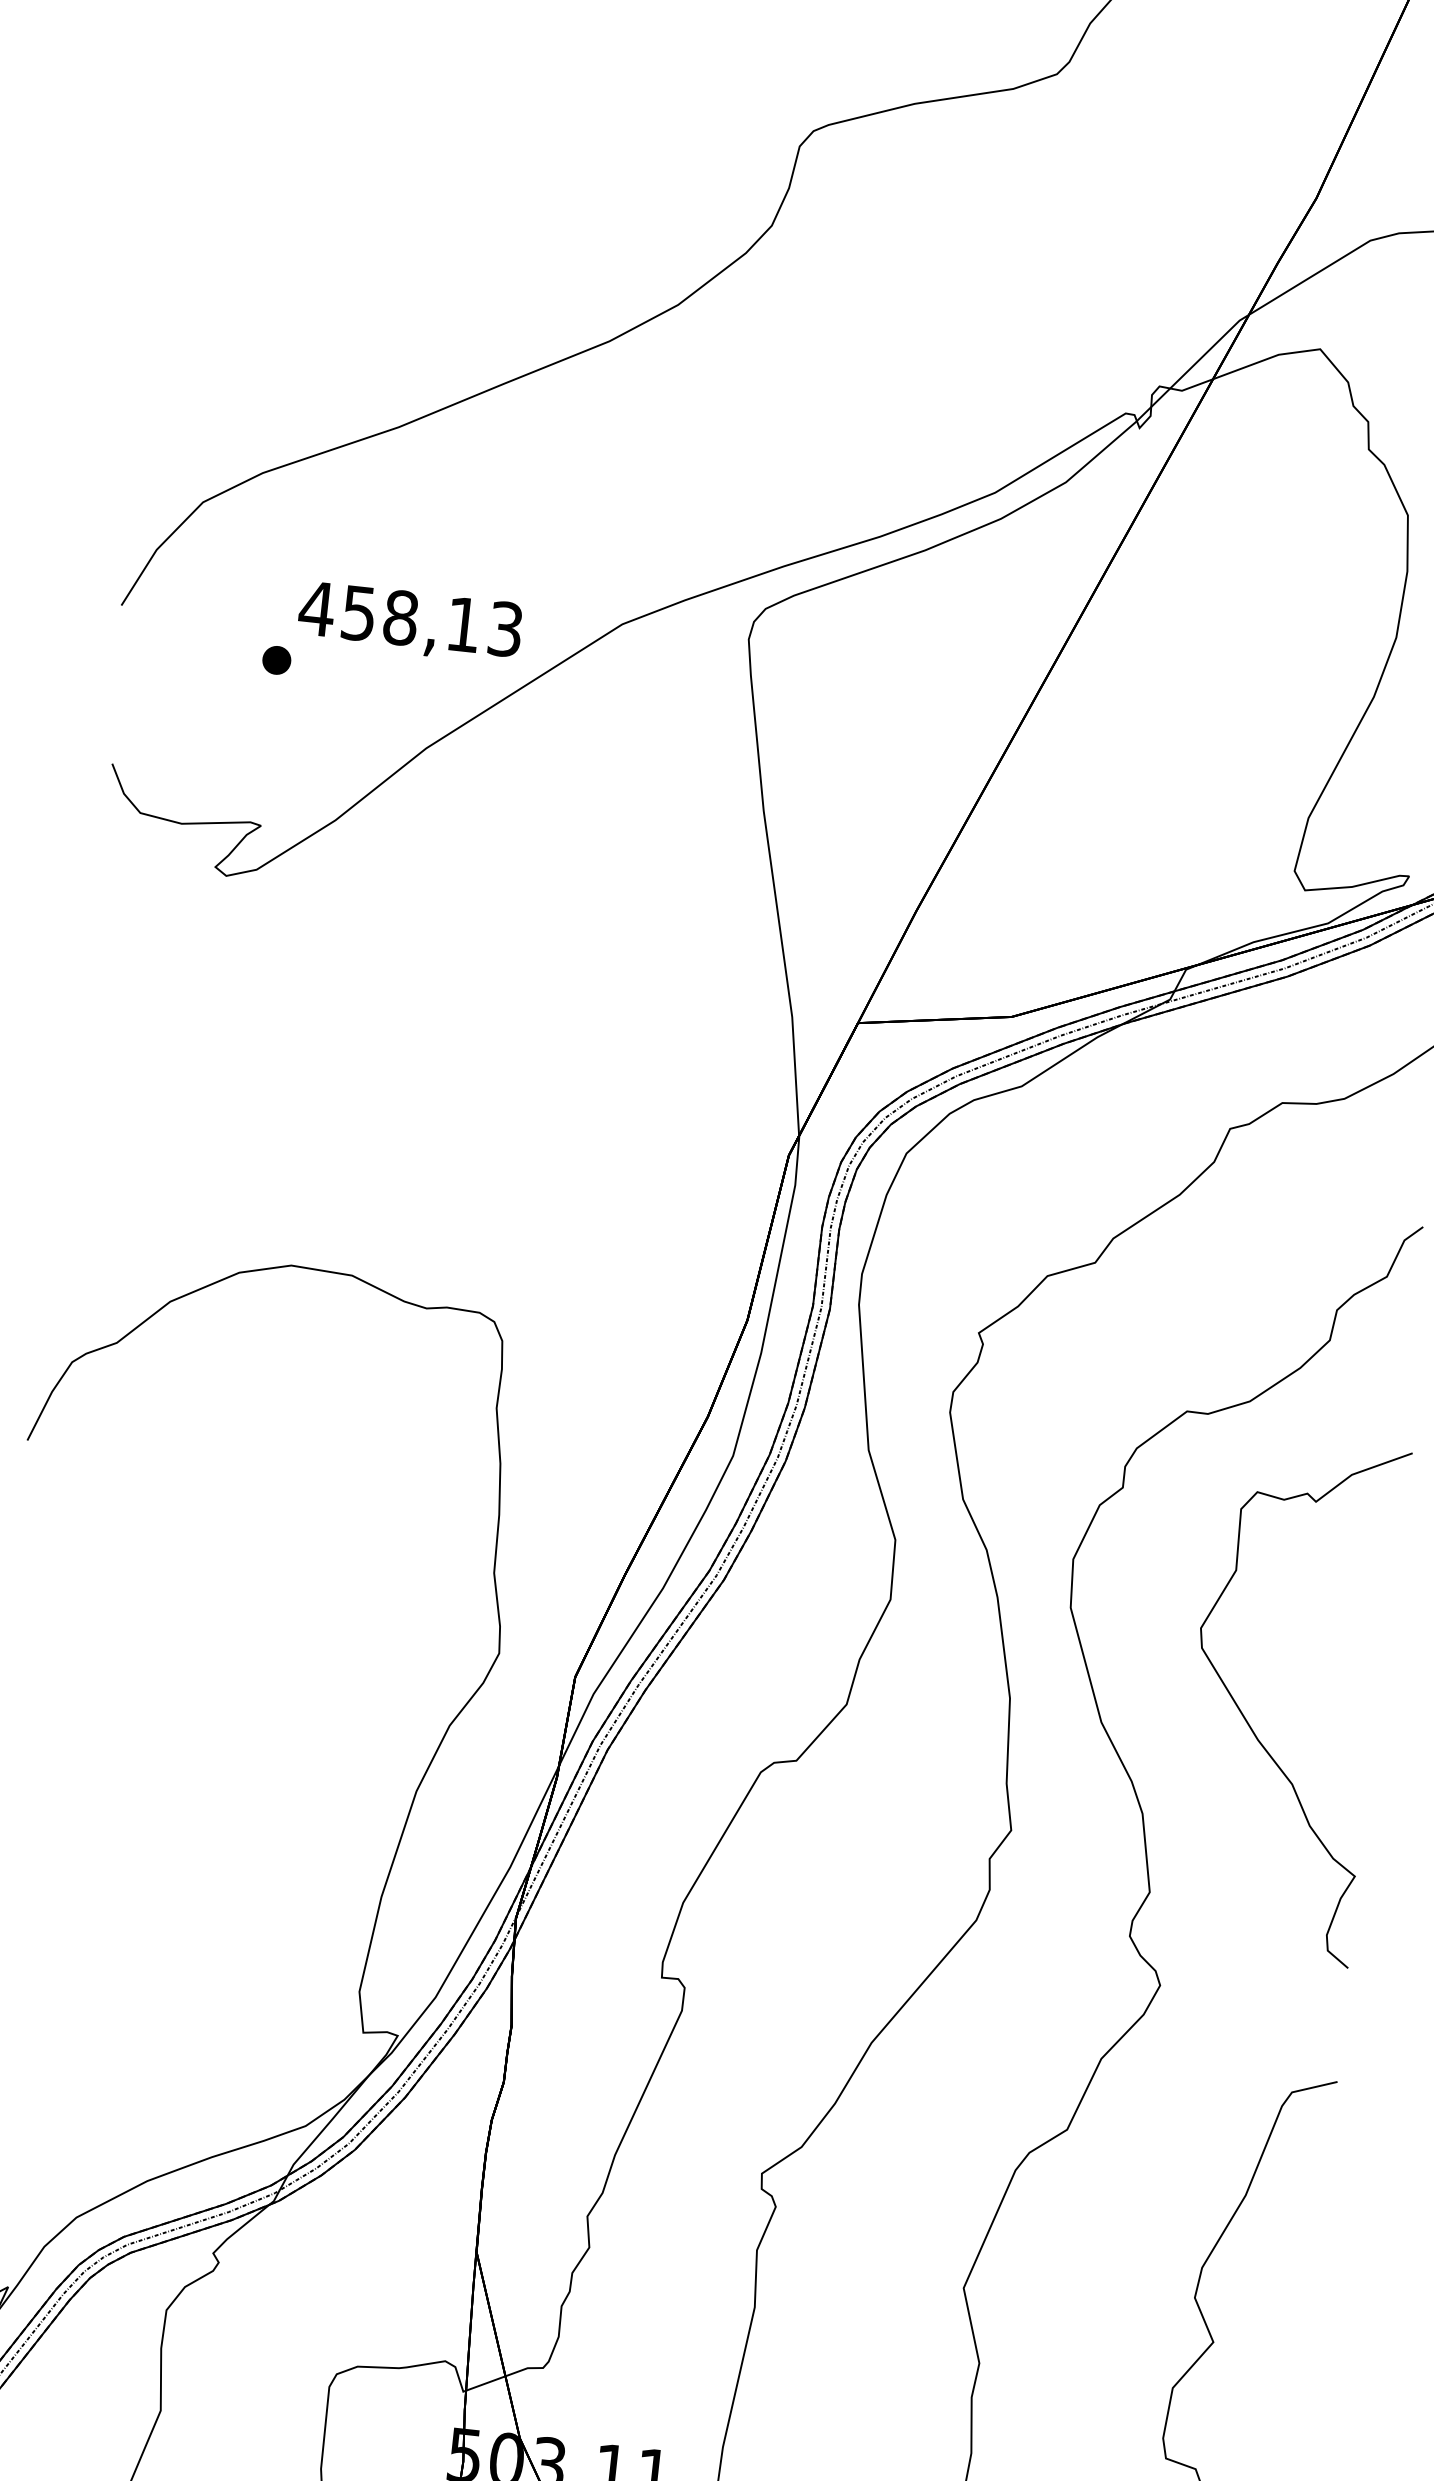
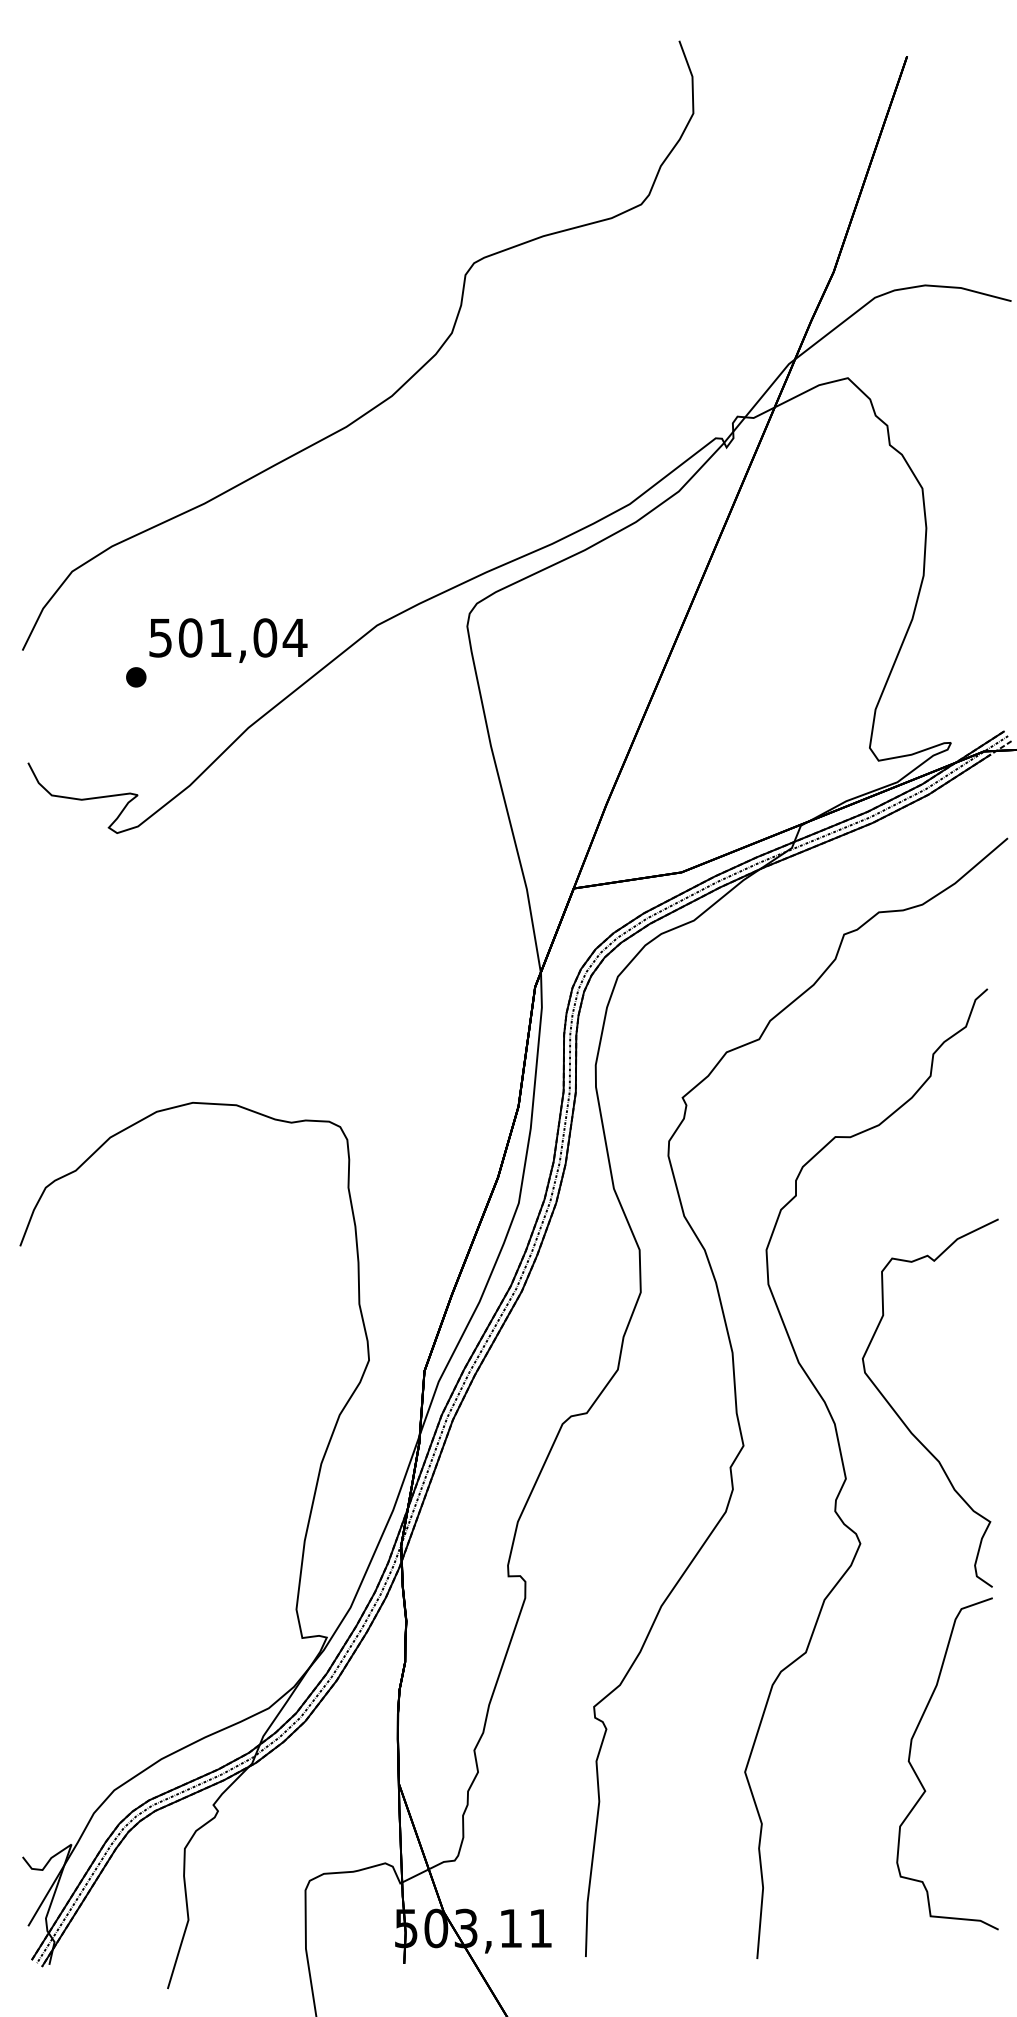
text: (410, 618) -> (227, 637), 458,13 -> 501,04
curve: (1252, 1727) -> (906, 1424), moved

